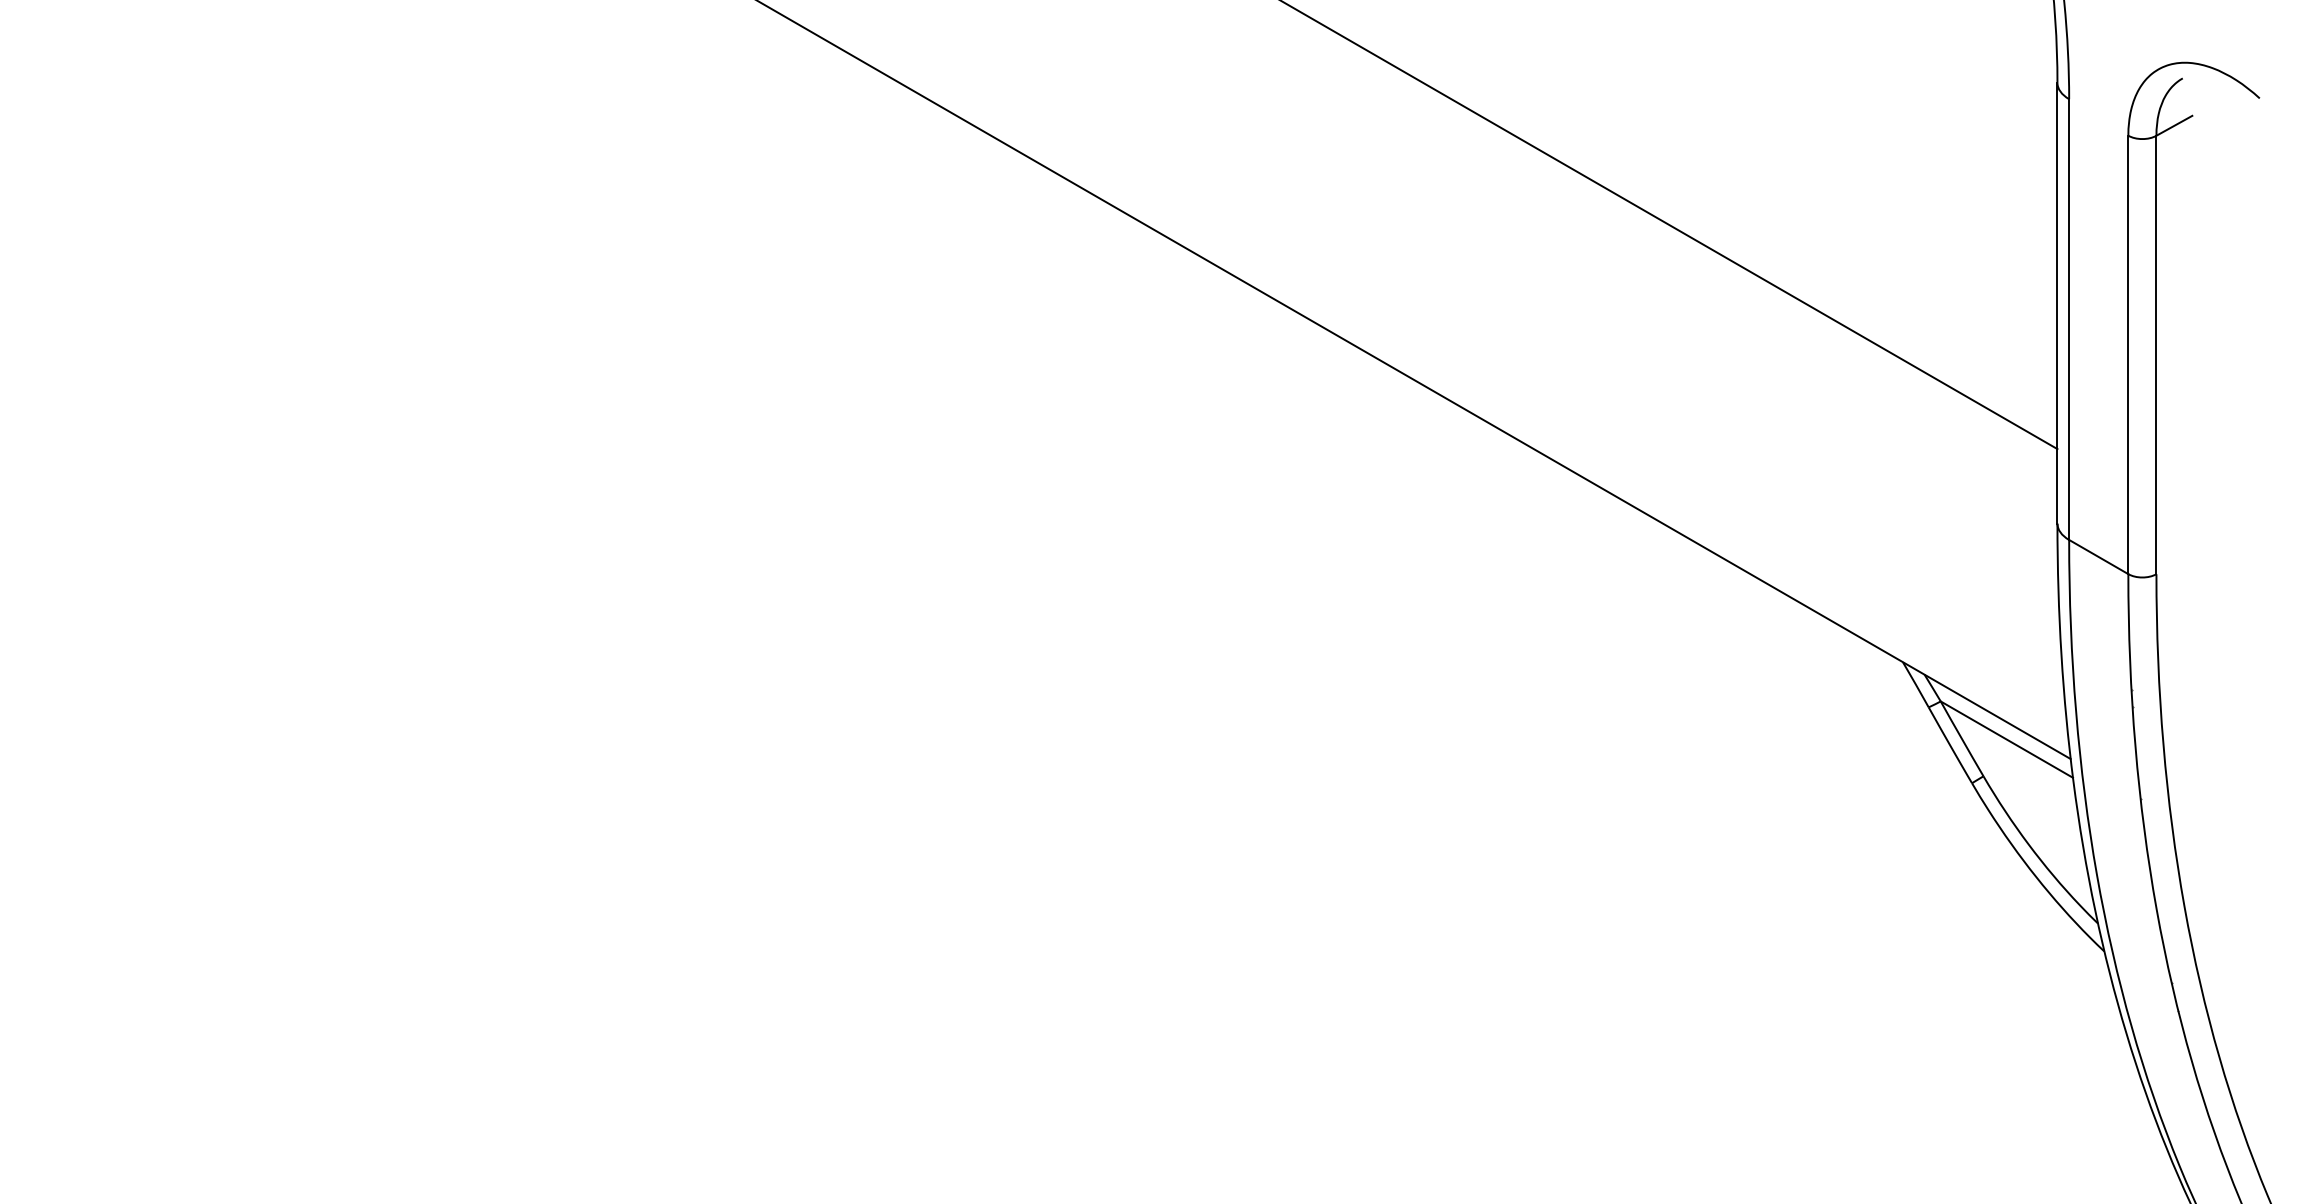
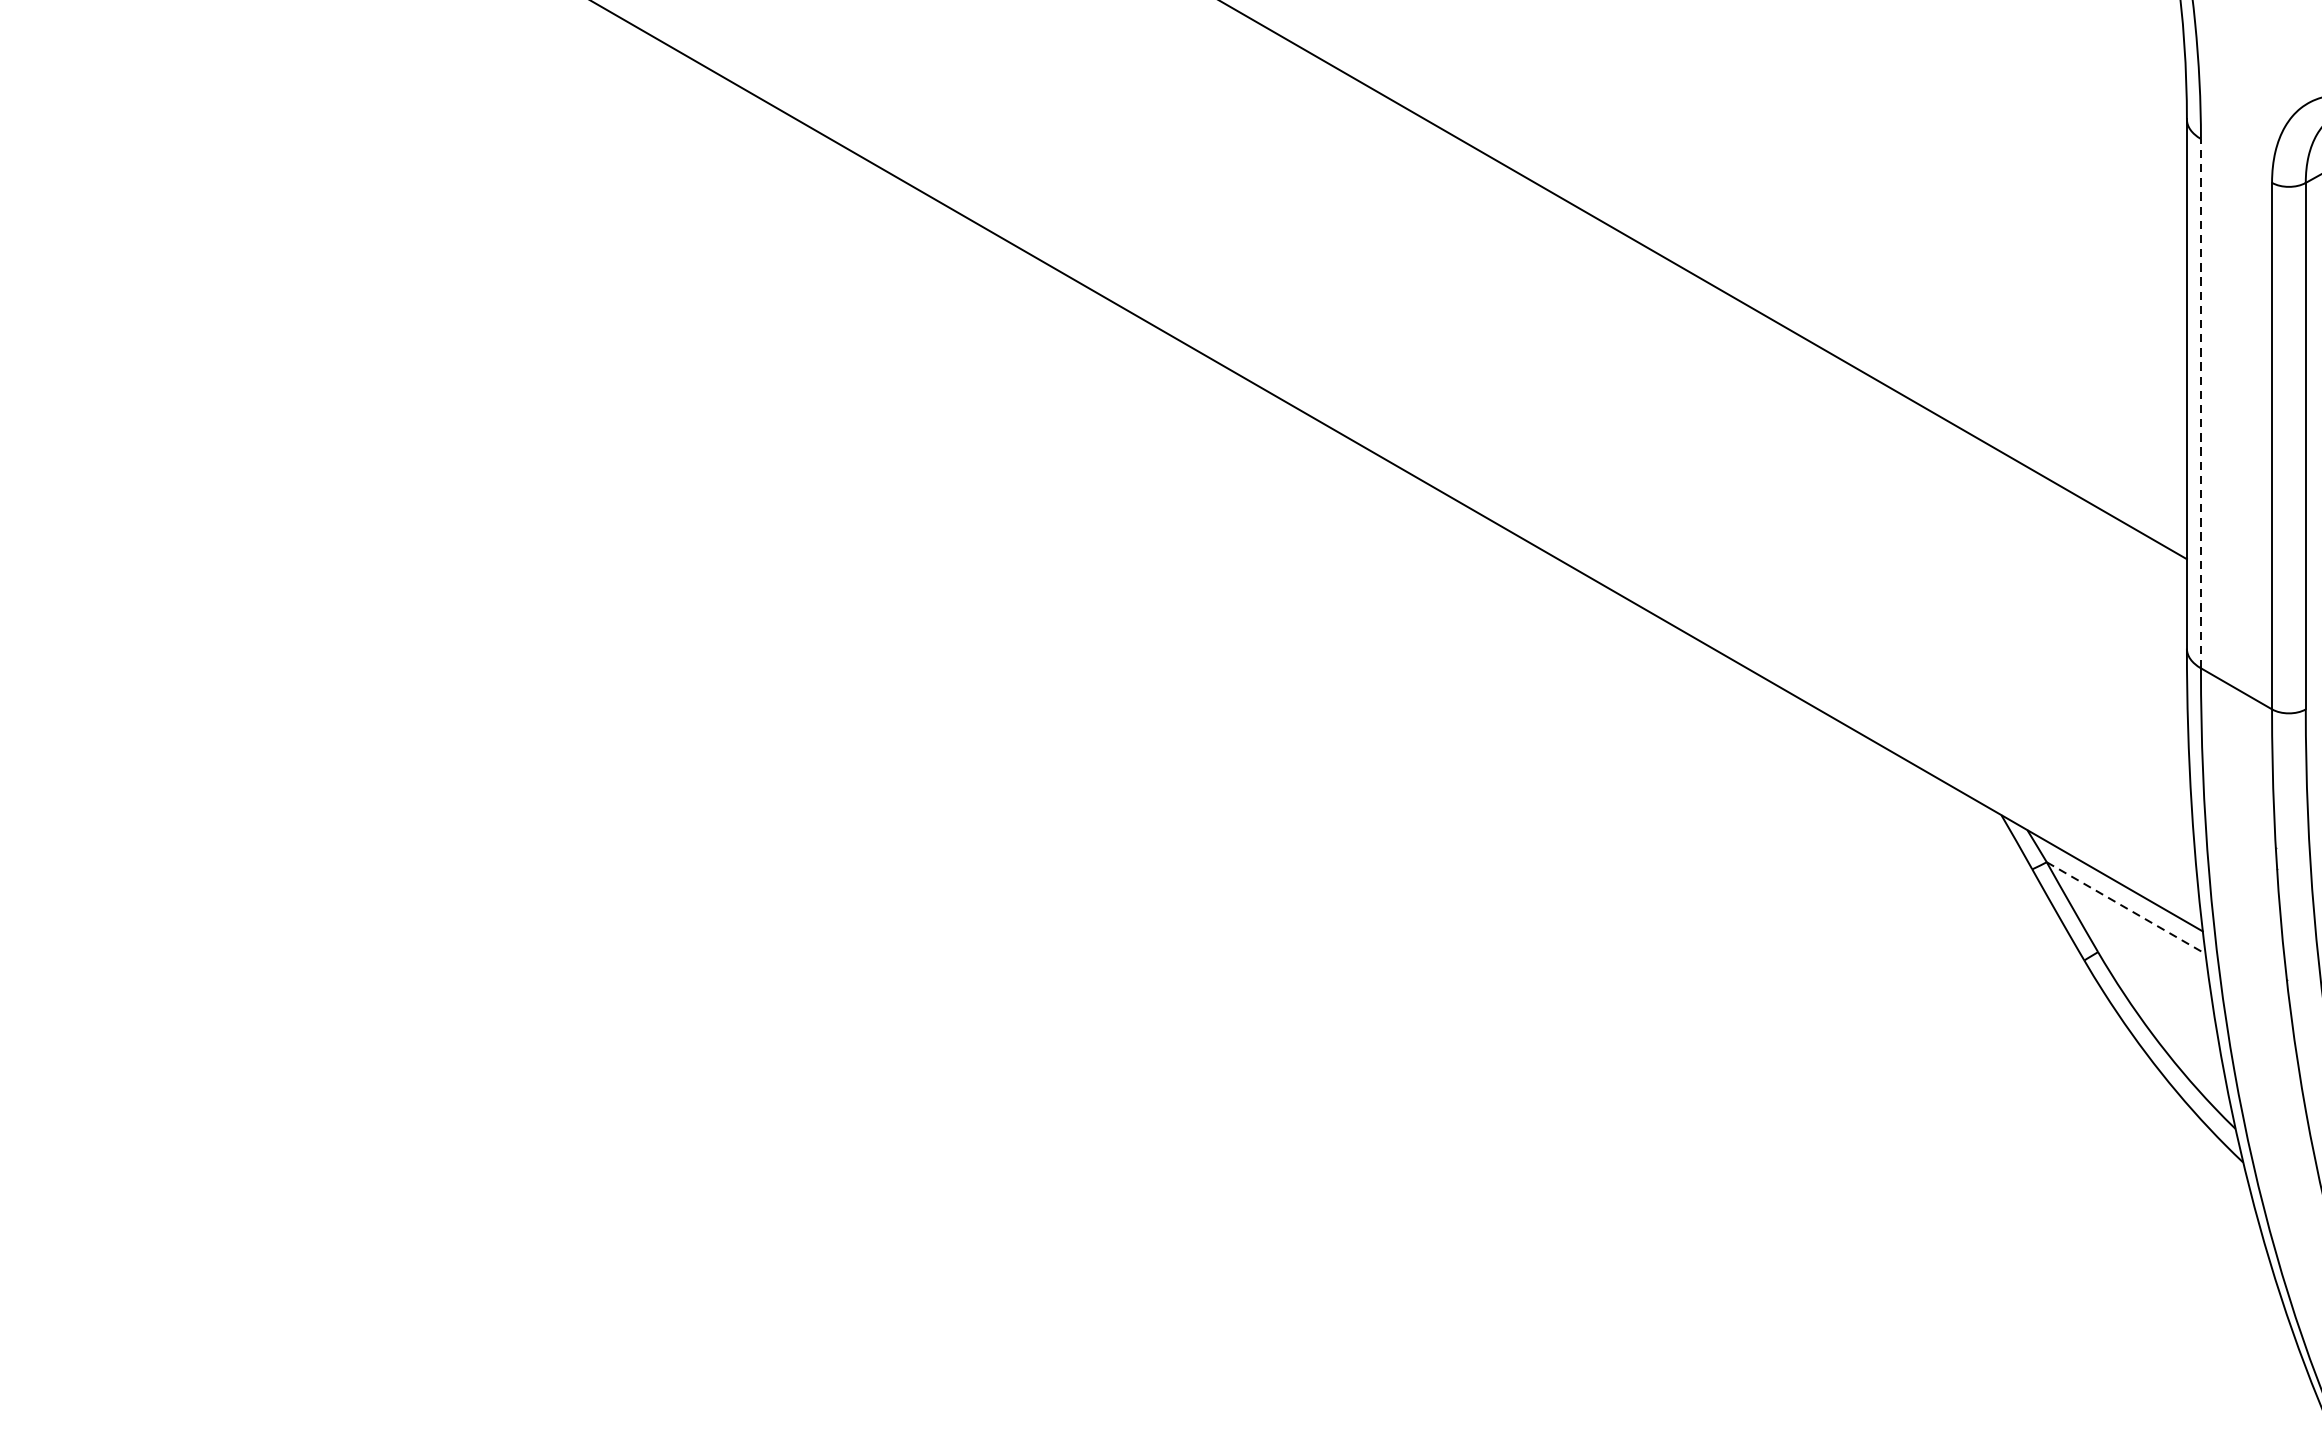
line: (2069, 319) -> (2201, 403), solid -> dashed
line: (2007, 739) -> (2126, 907), solid -> dashed

